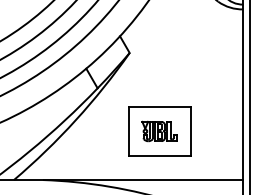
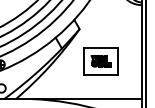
part: (158, 131) -> (100, 61), moved

